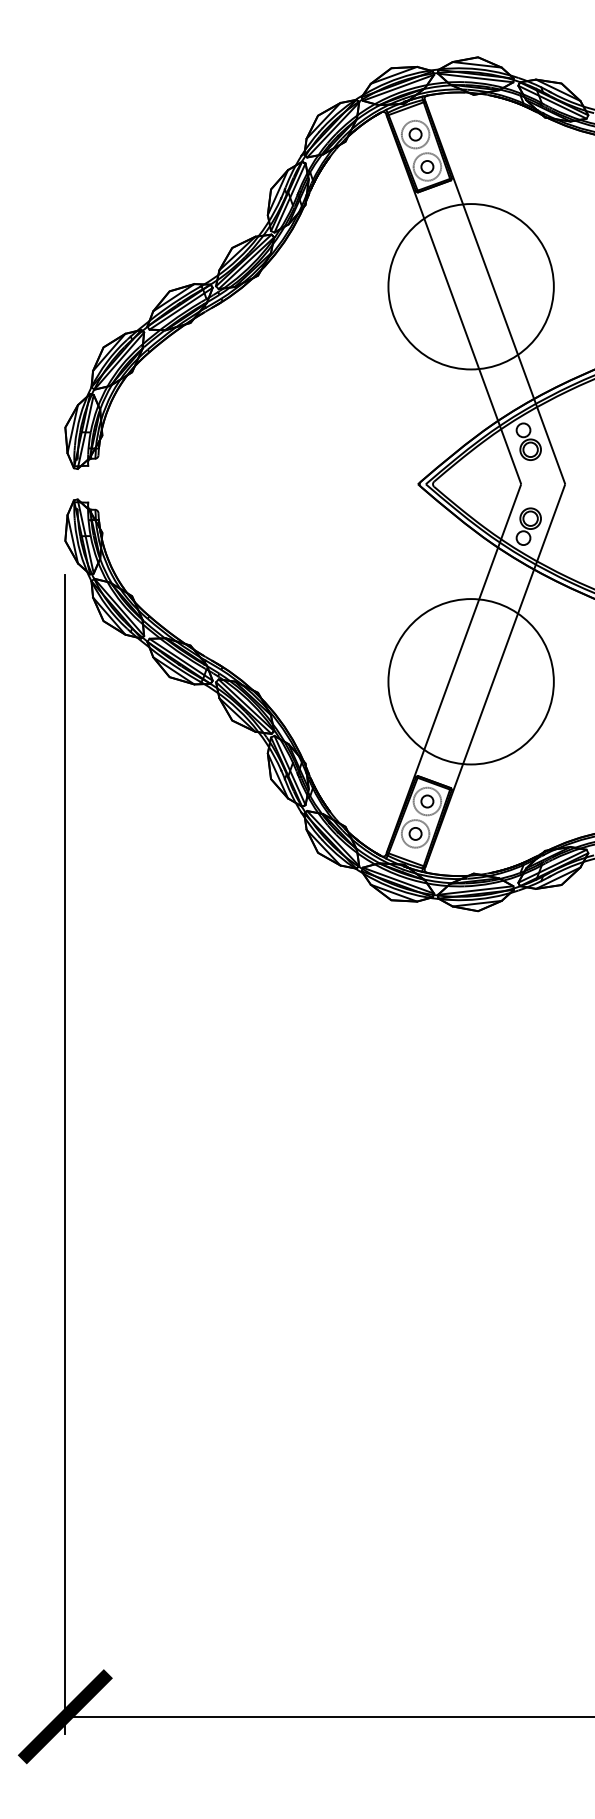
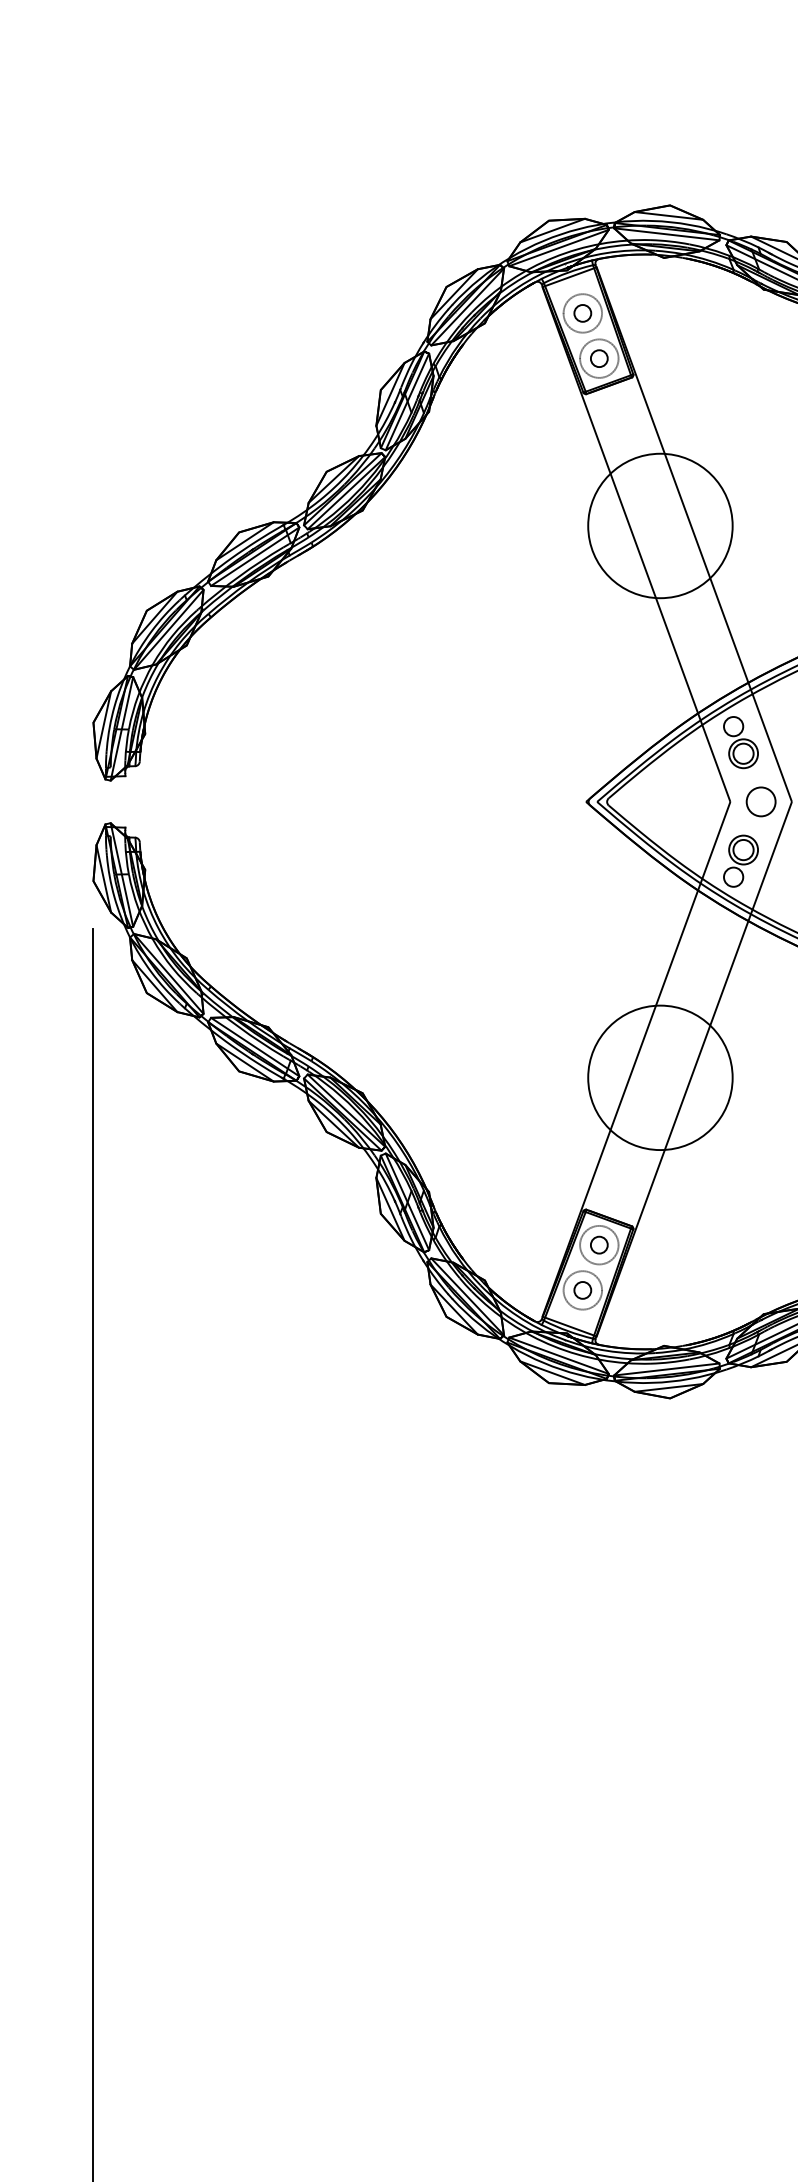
circle: (470, 286) -> (659, 525), size x0.62
circle: (543, 484) -> (761, 802), added
circle: (470, 681) -> (659, 1077), size x0.62

